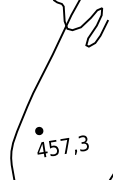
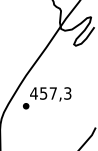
text: (62, 147) -> (50, 94), moved

